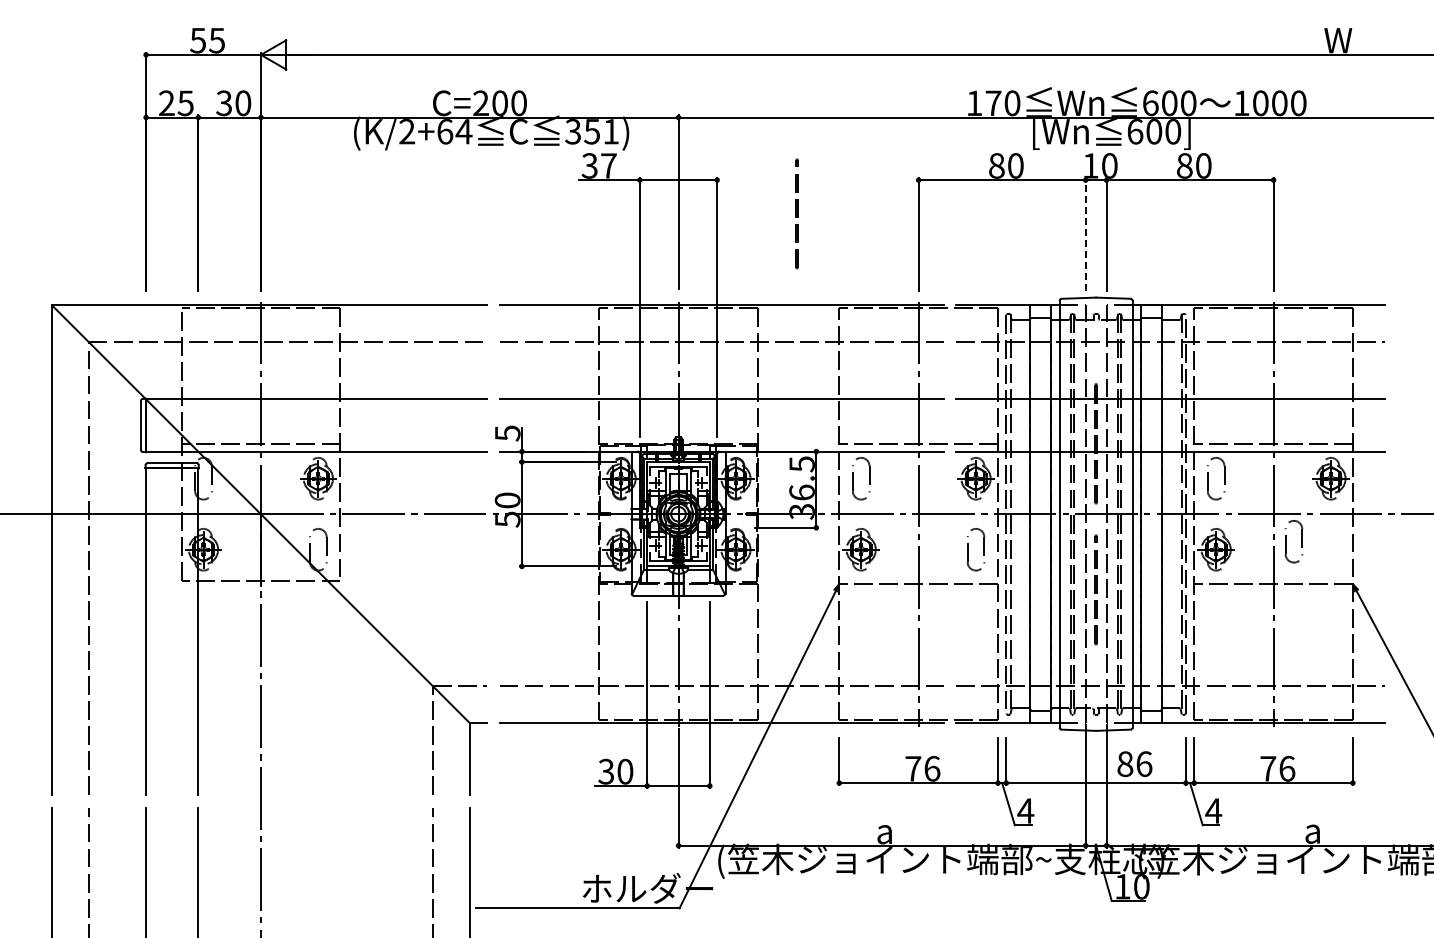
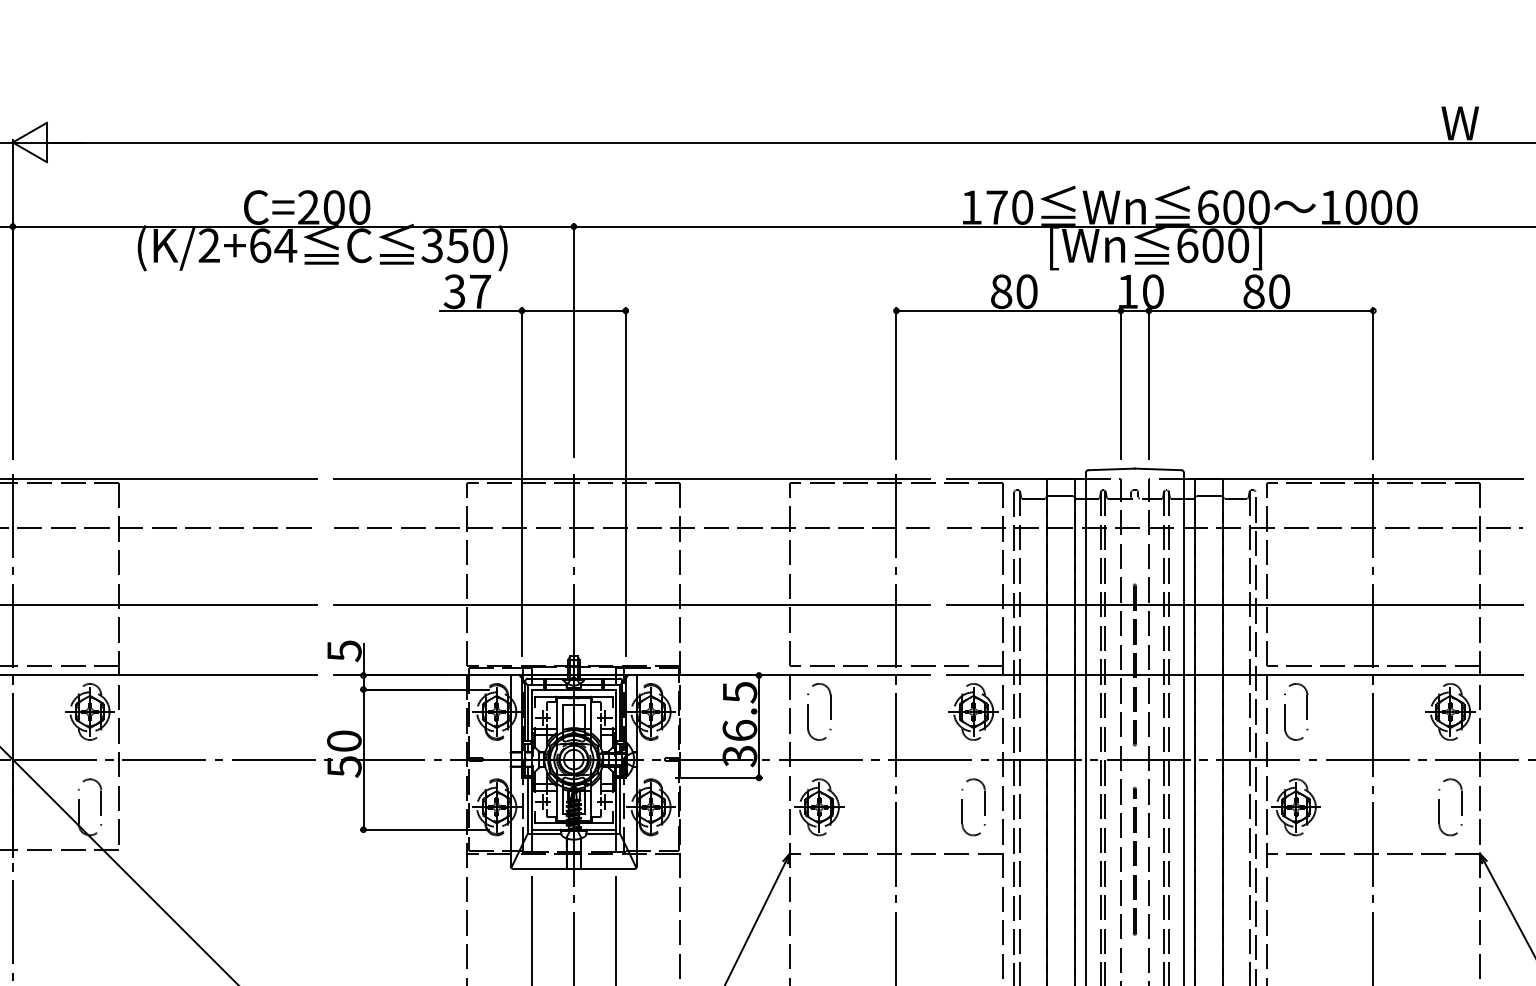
text: (611, 131) -> (483, 245), 351) -> 350)
line: (796, 213) -> (732, 355), removed
line: (1085, 233) -> (1120, 382), dashed -> solid
part: (1286, 541) -> (1440, 807), moved

